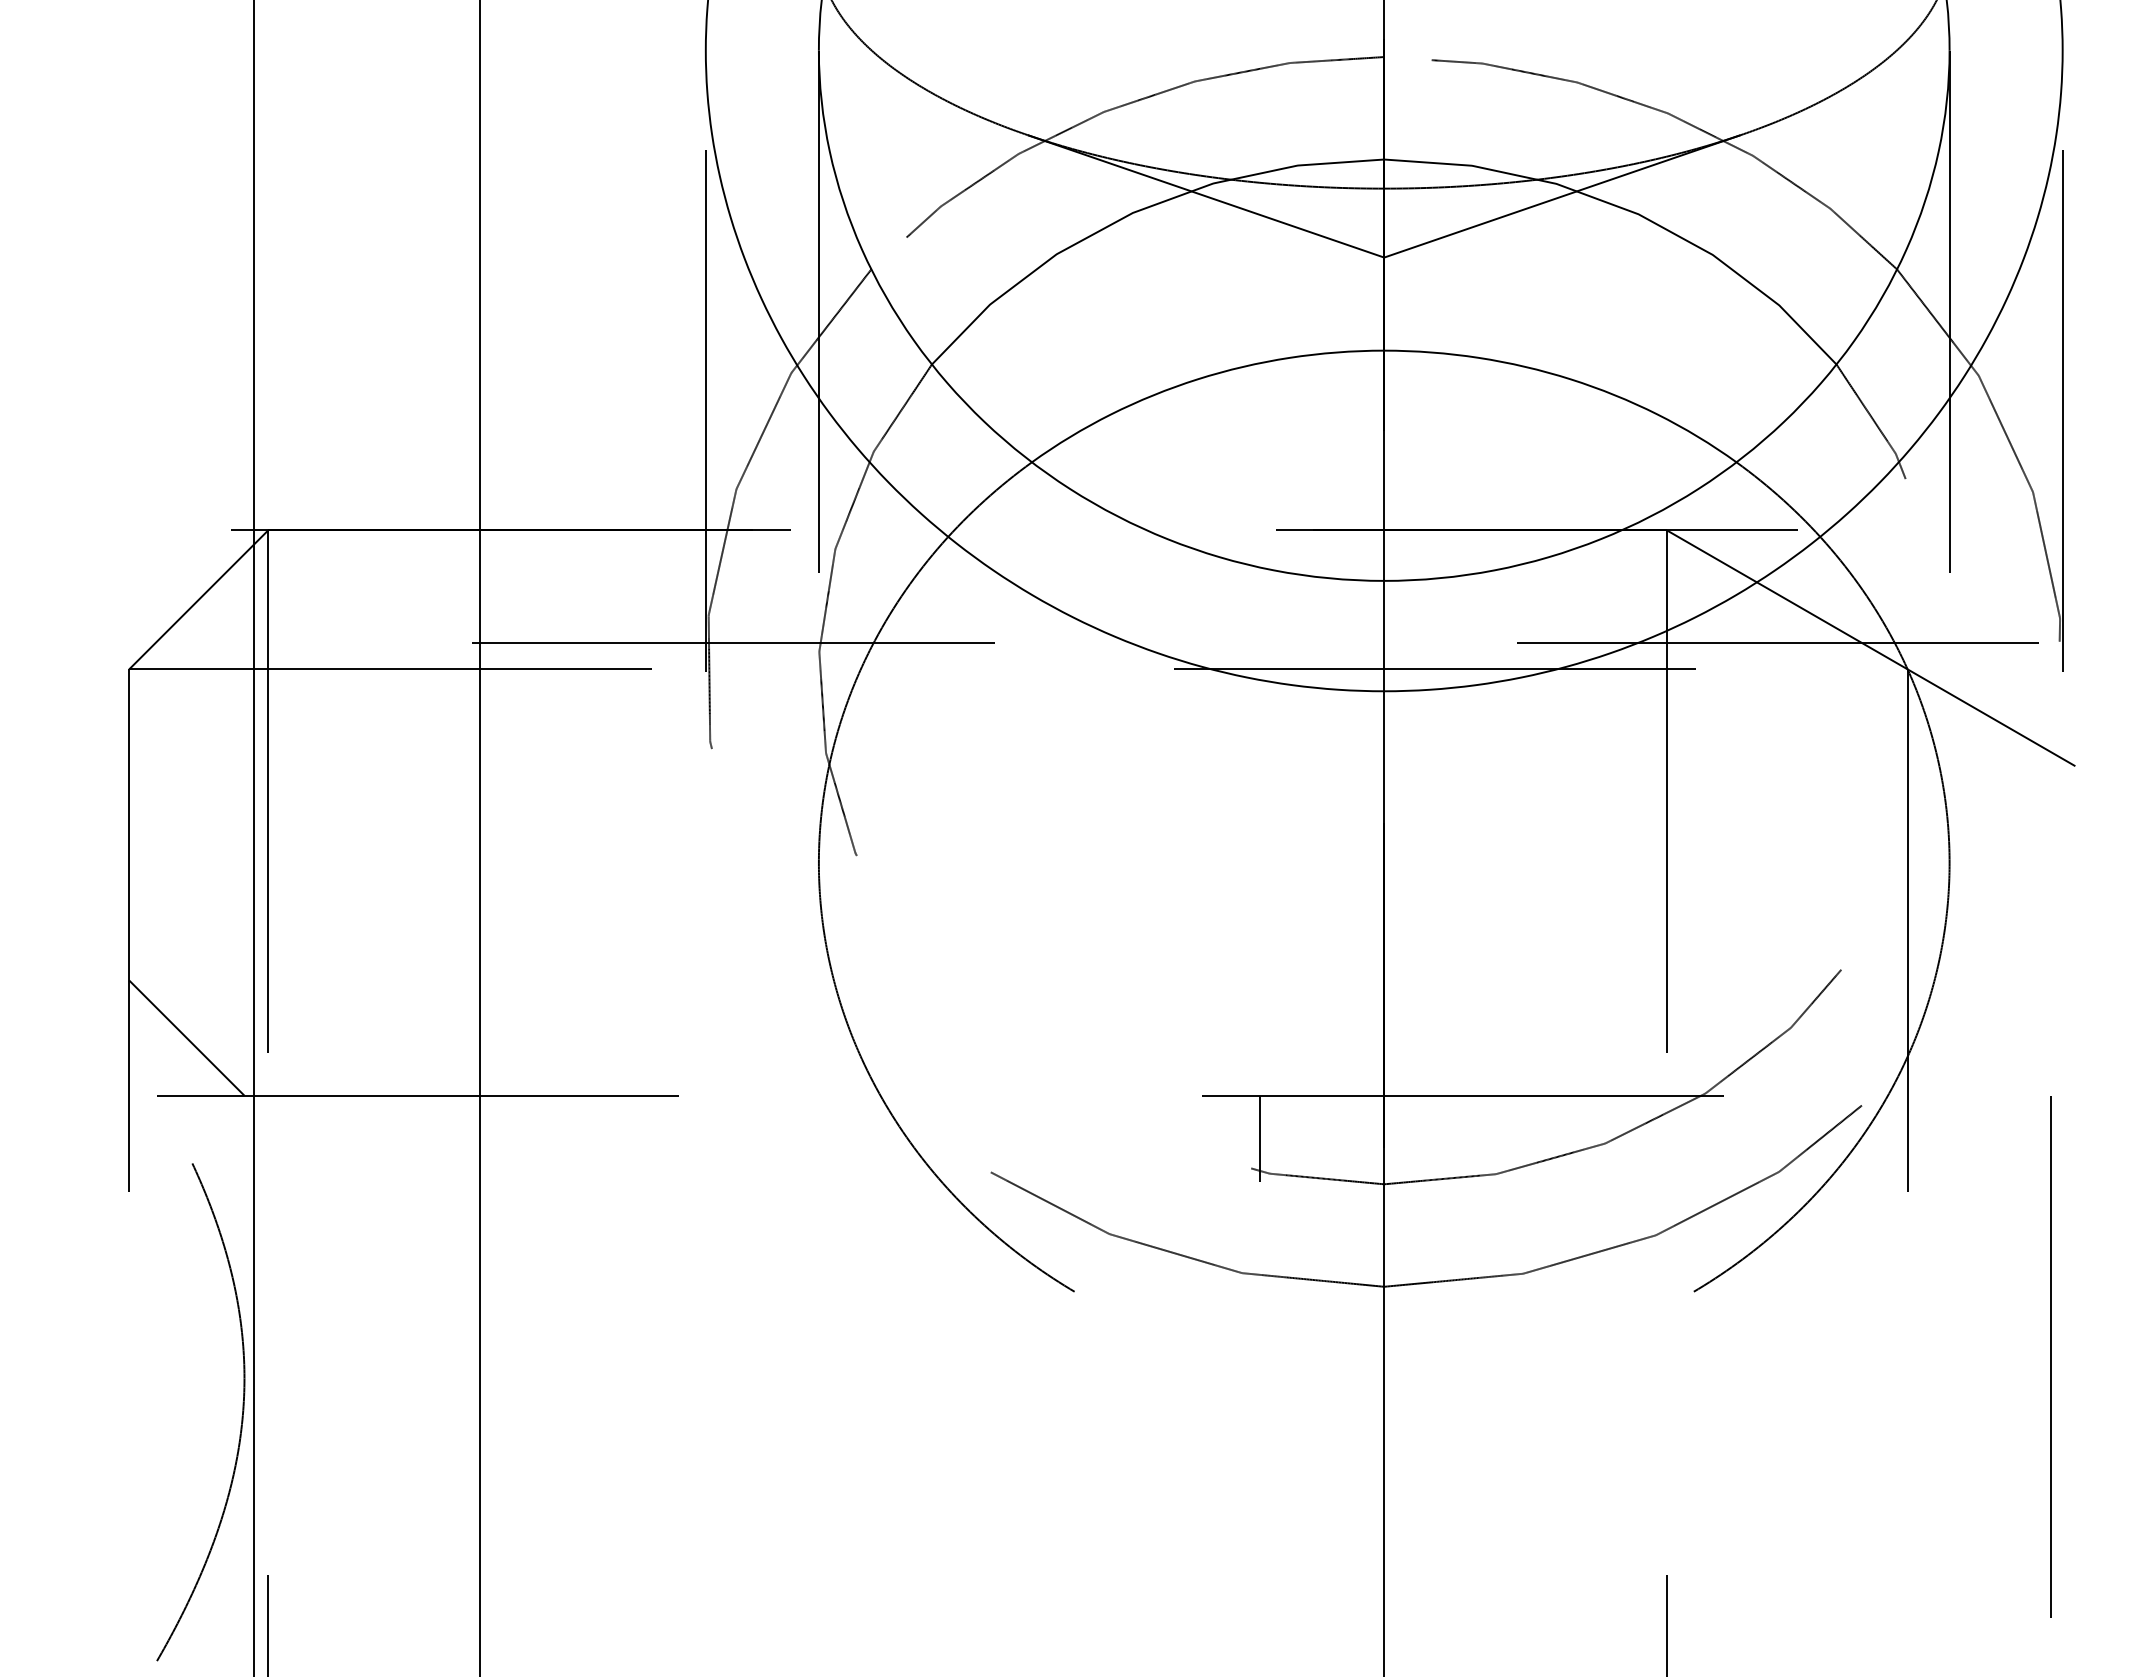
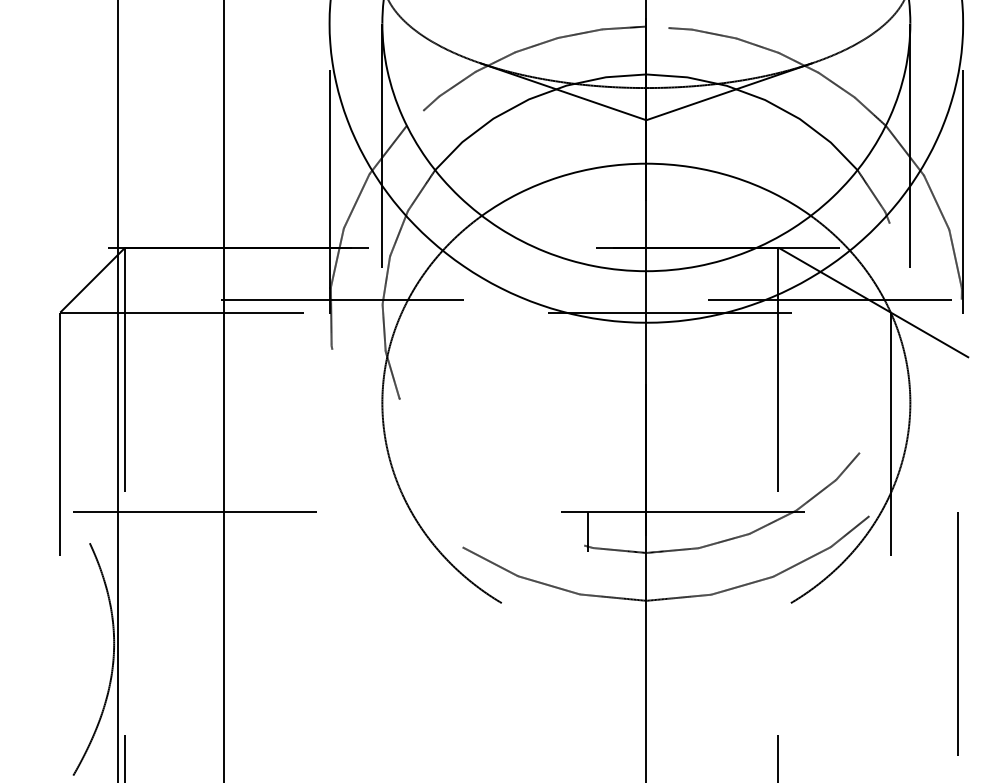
line: (187, 1037) -> (87, 484), removed

